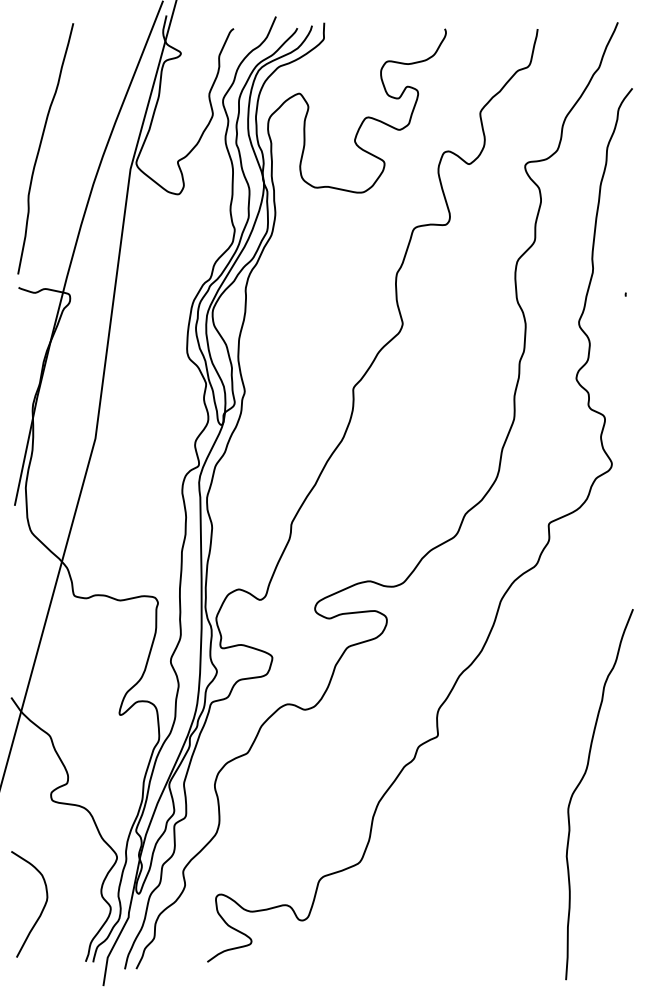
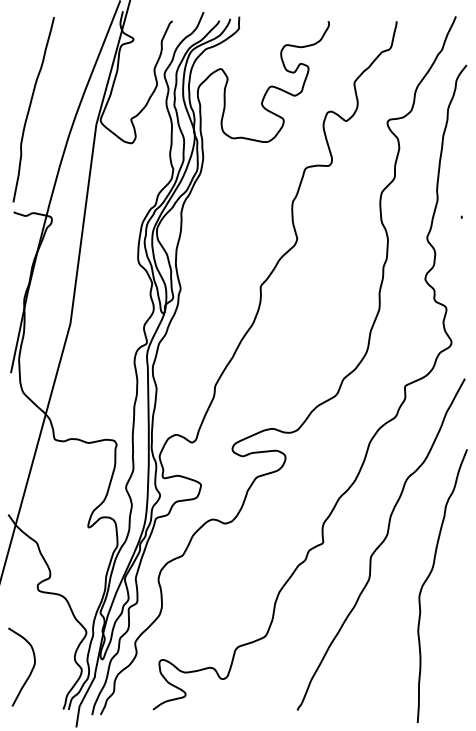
curve: (516, 738) -> (381, 544), added

